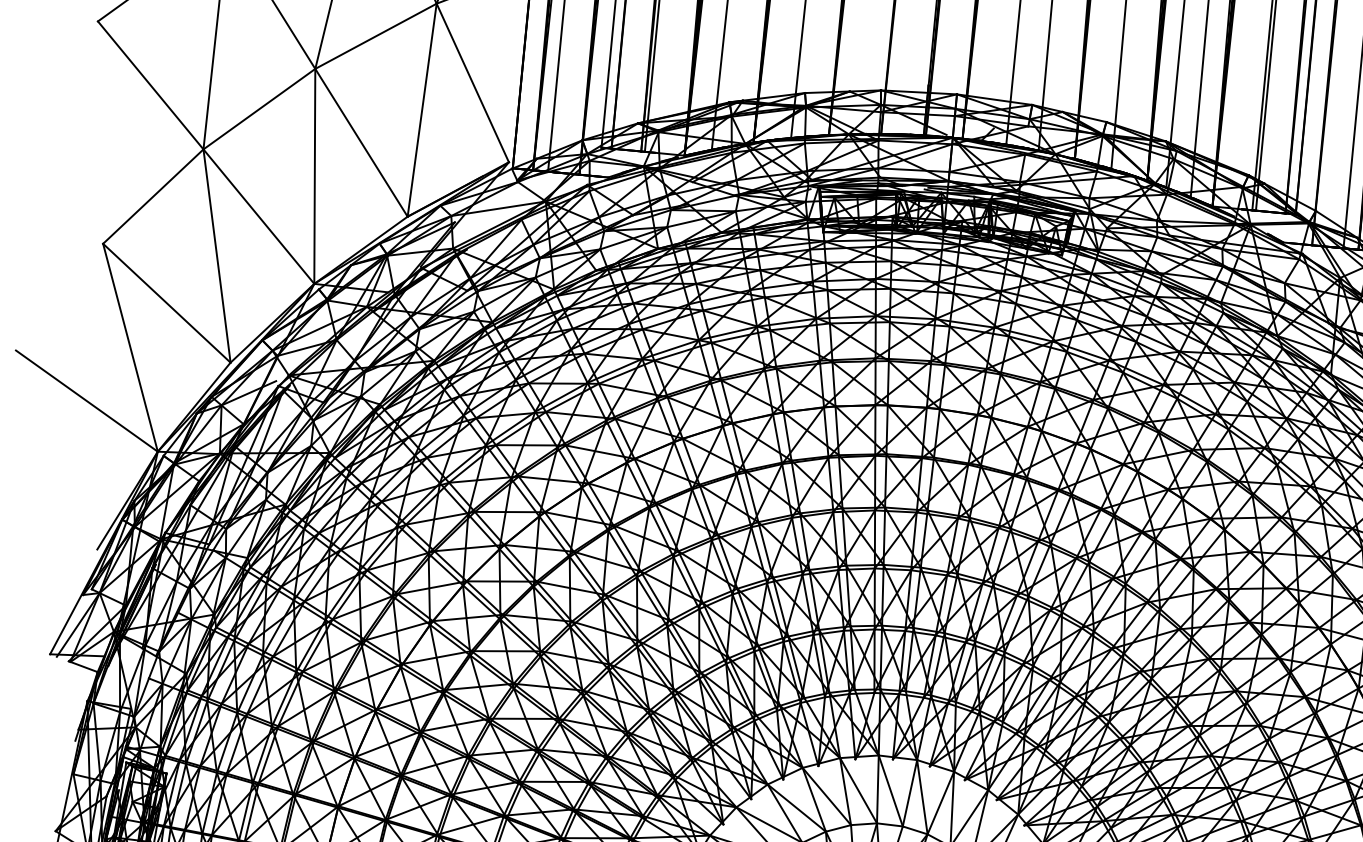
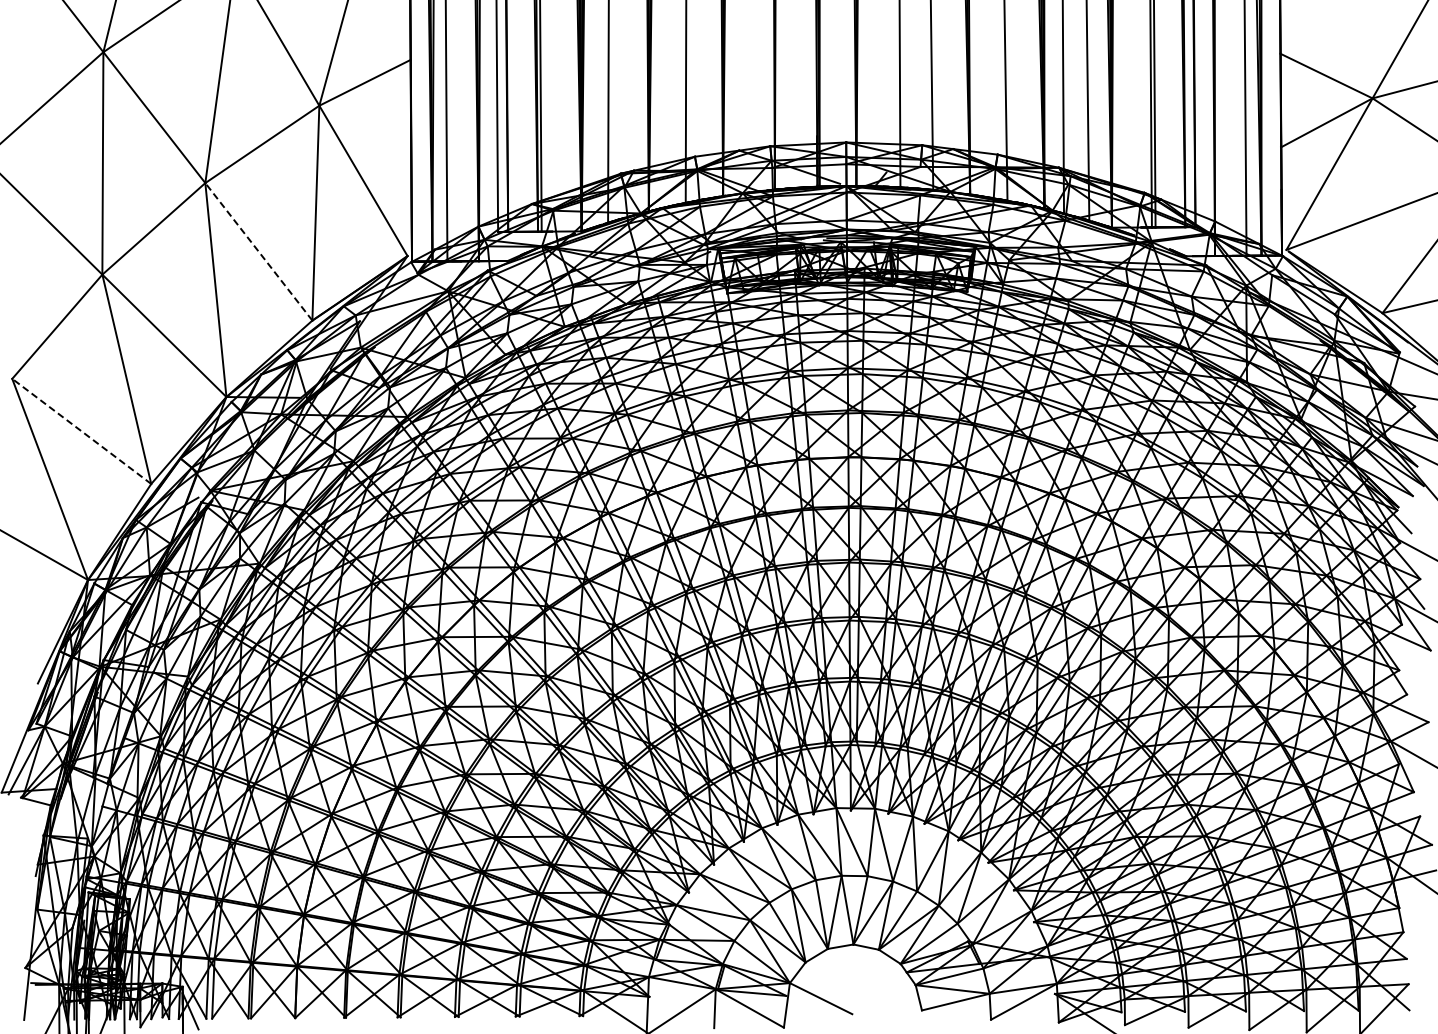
line: (361, 142) -> (258, 251), solid -> dashed
line: (166, 303) -> (81, 431), solid -> dashed

